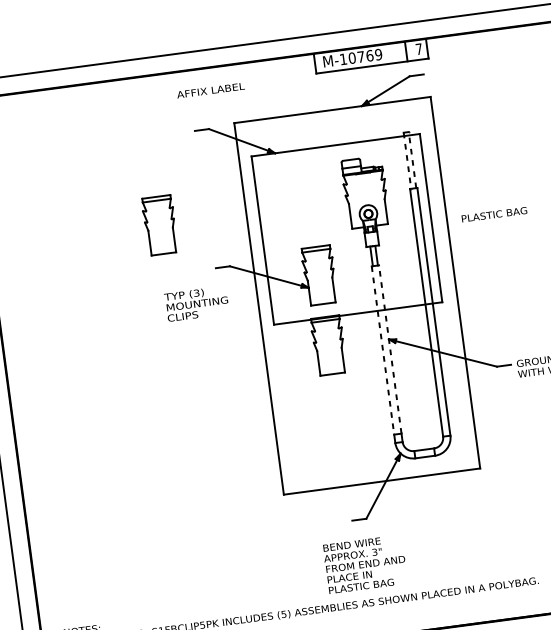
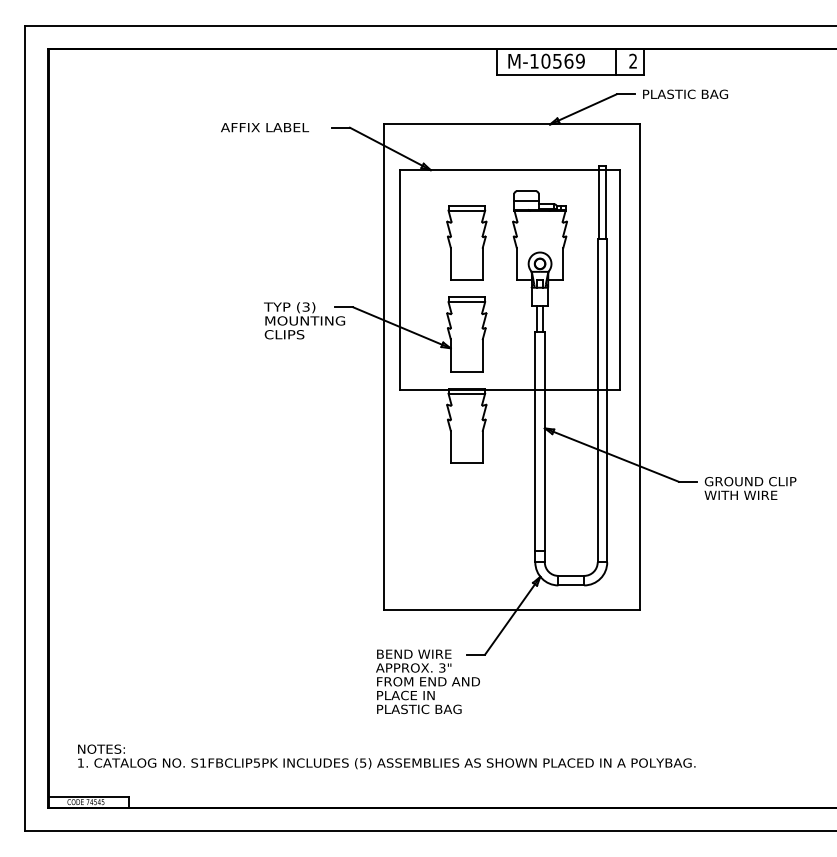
text: (418, 48) -> (632, 60), 7 -> 2
text: (361, 57) -> (557, 61), M-10769 -> M-10569
text: (210, 90) -> (264, 127), moved
line: (407, 160) -> (599, 202), dashed -> solid
line: (412, 160) -> (605, 202), dashed -> solid
text: (494, 214) -> (685, 93), moved
part: (159, 225) -> (466, 242), moved
text: (196, 303) -> (304, 320), moved
line: (390, 349) -> (544, 441), dashed -> solid
line: (383, 350) -> (535, 441), dashed -> solid
text: (364, 564) -> (427, 681), moved

